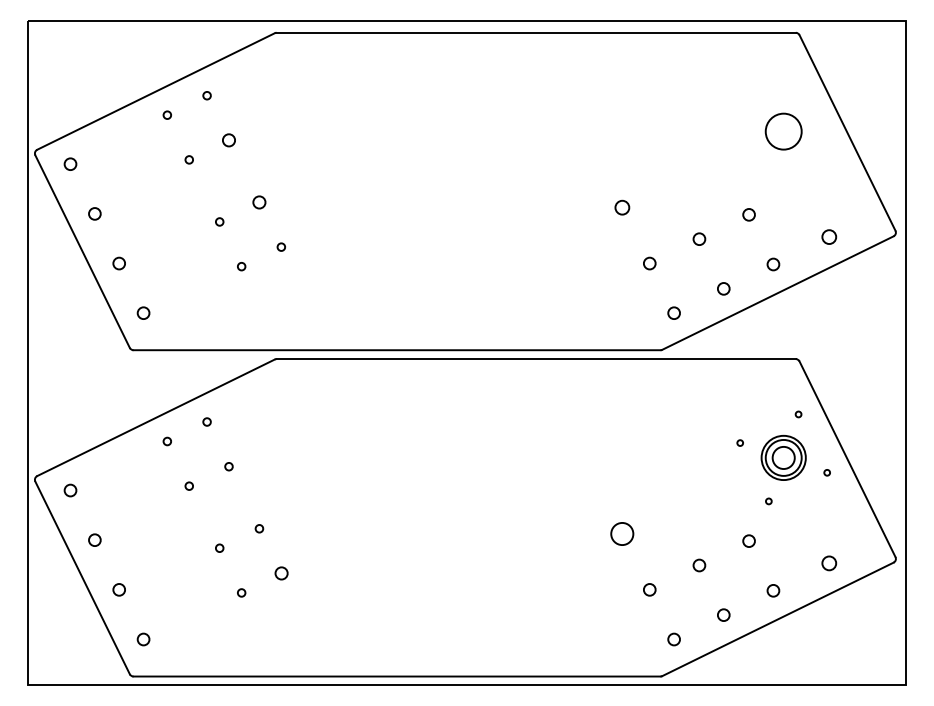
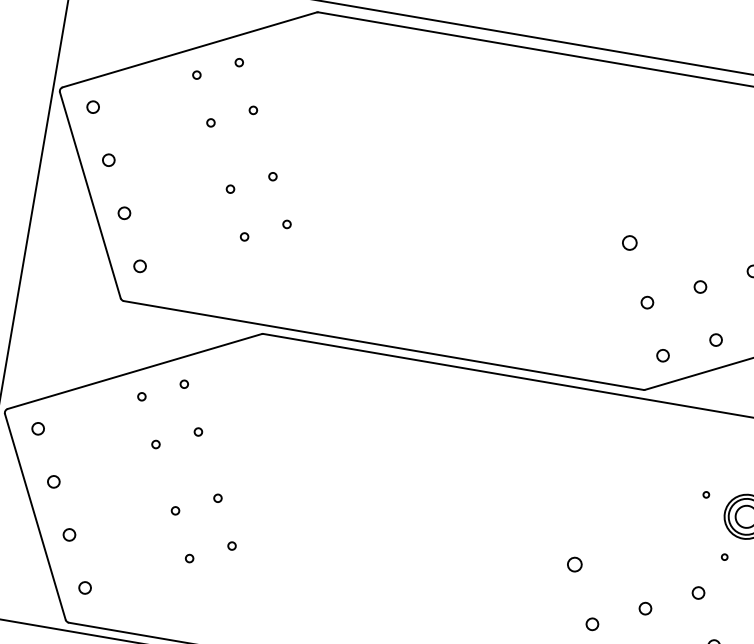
circle: (228, 140) -> (252, 110), size x0.62
circle: (259, 202) -> (272, 176), size x0.62
circle: (622, 533) -> (575, 564), size x0.62
circle: (280, 573) -> (231, 545), size x0.62

